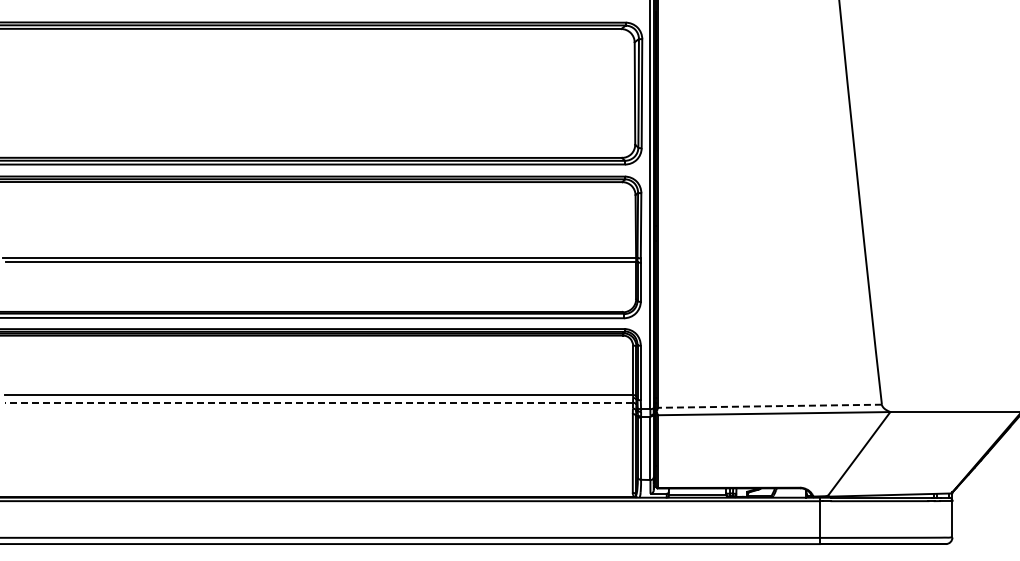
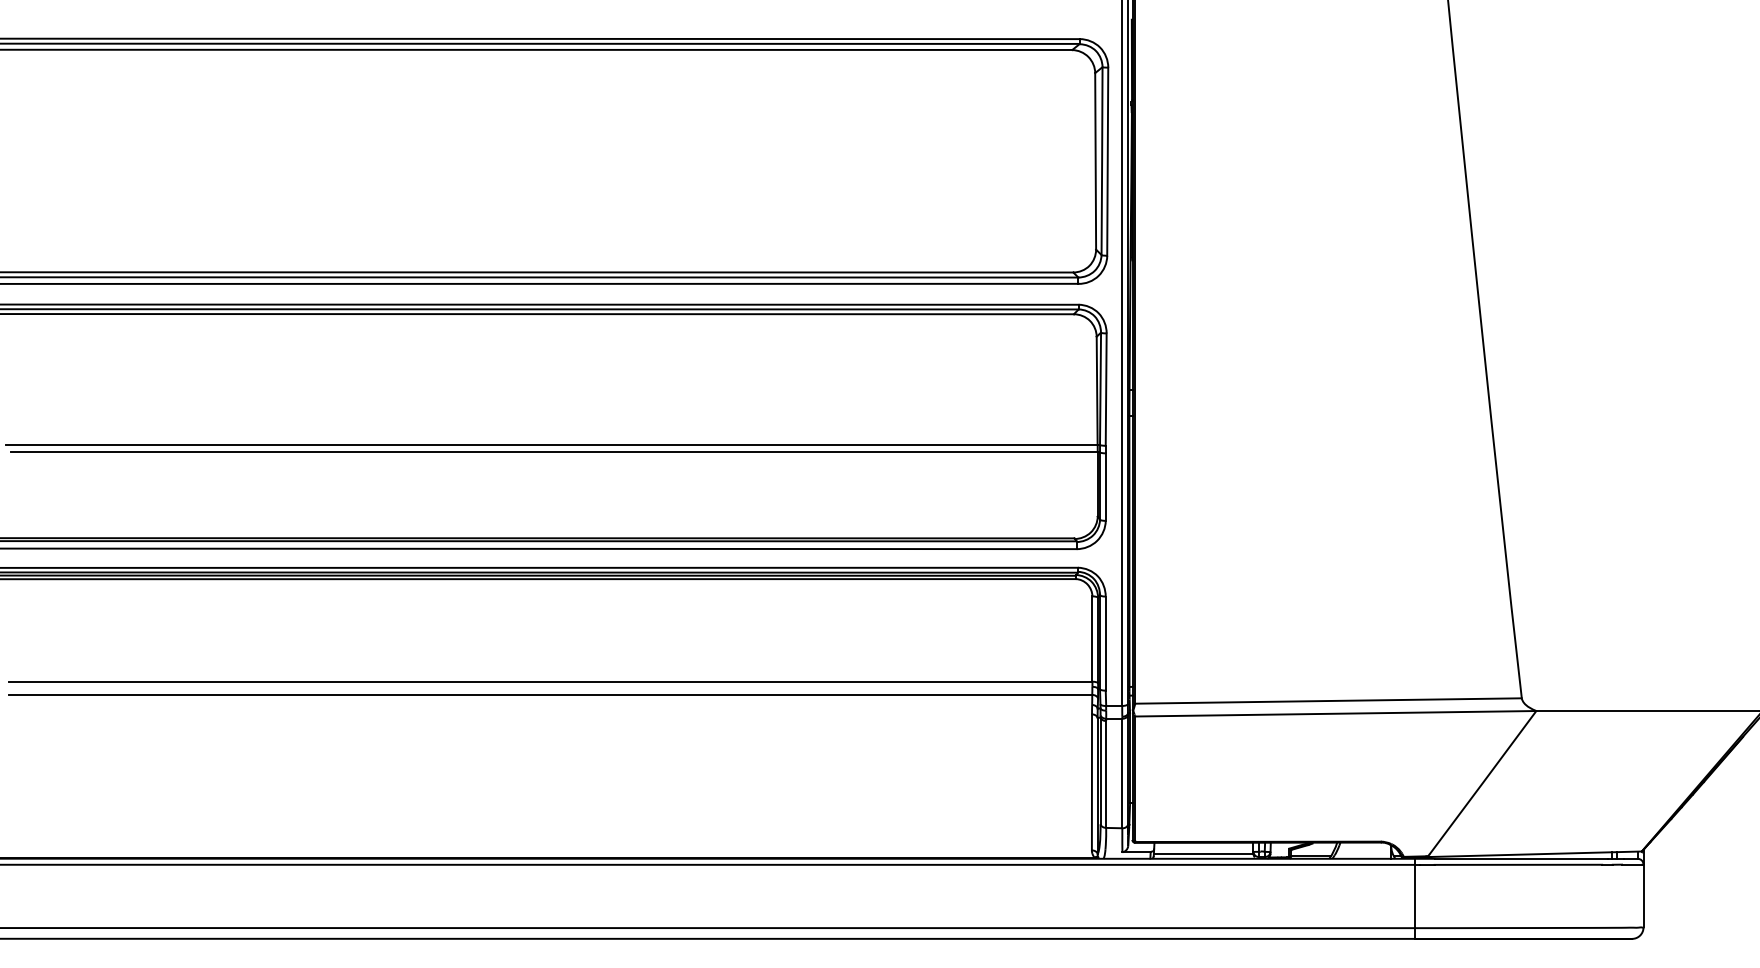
line: (319, 402) -> (551, 694), dashed -> solid
line: (769, 406) -> (1327, 701), dashed -> solid

